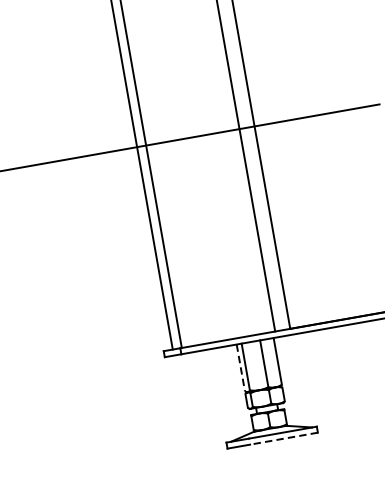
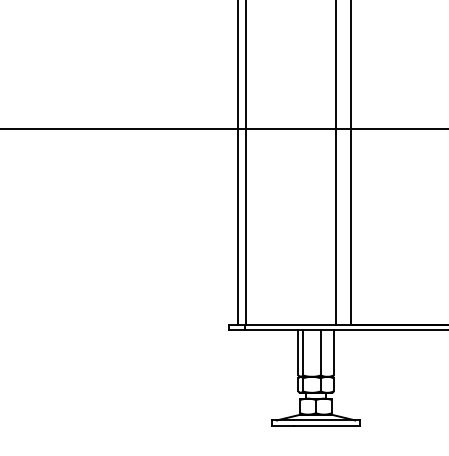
line: (241, 367) -> (298, 352), dashed -> solid
line: (283, 439) -> (326, 426), dashed -> solid

